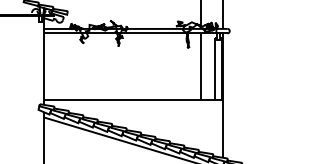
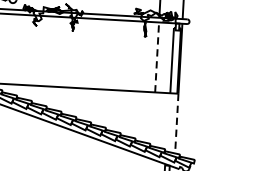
line: (200, 66) -> (156, 56), solid -> dashed
line: (223, 129) -> (177, 123), solid -> dashed

